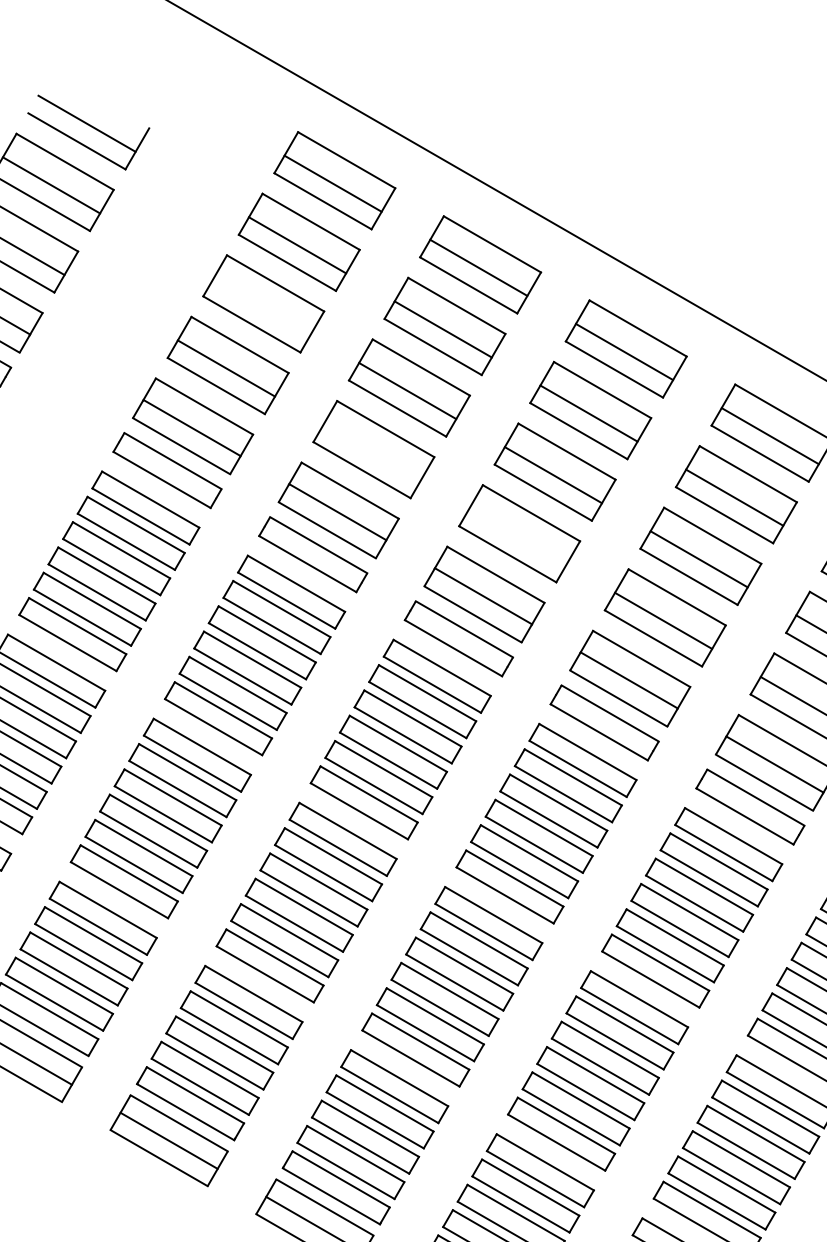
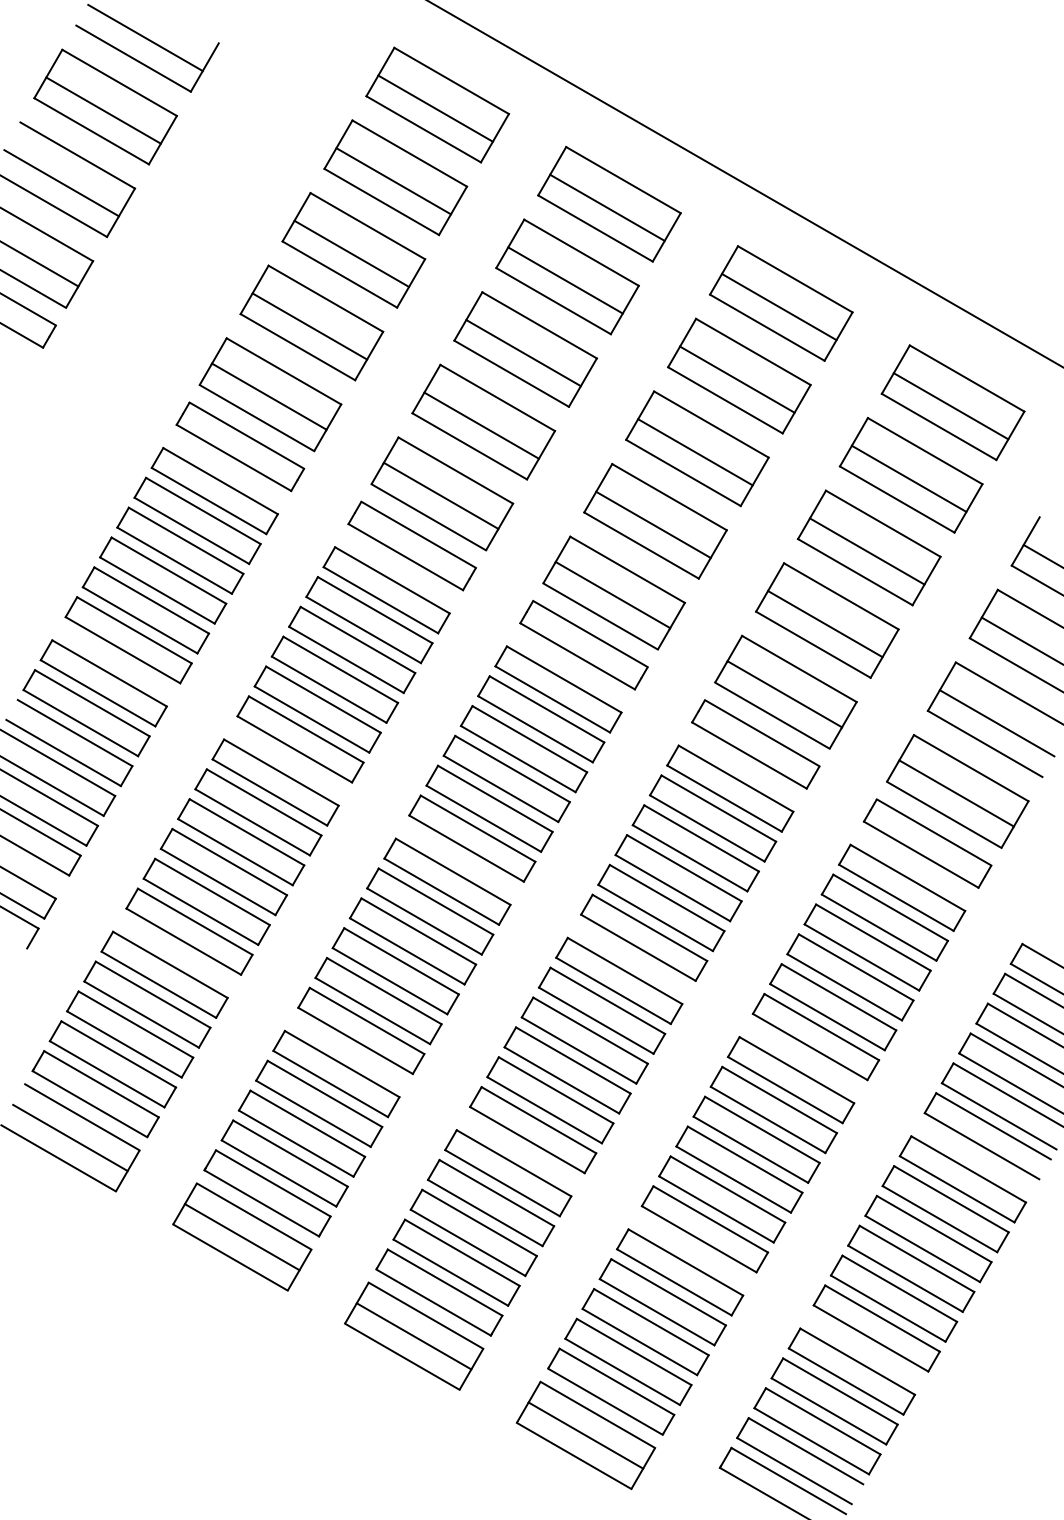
line: (261, 306) -> (351, 253), added
line: (372, 452) -> (481, 425), added
line: (517, 536) -> (653, 524), added

